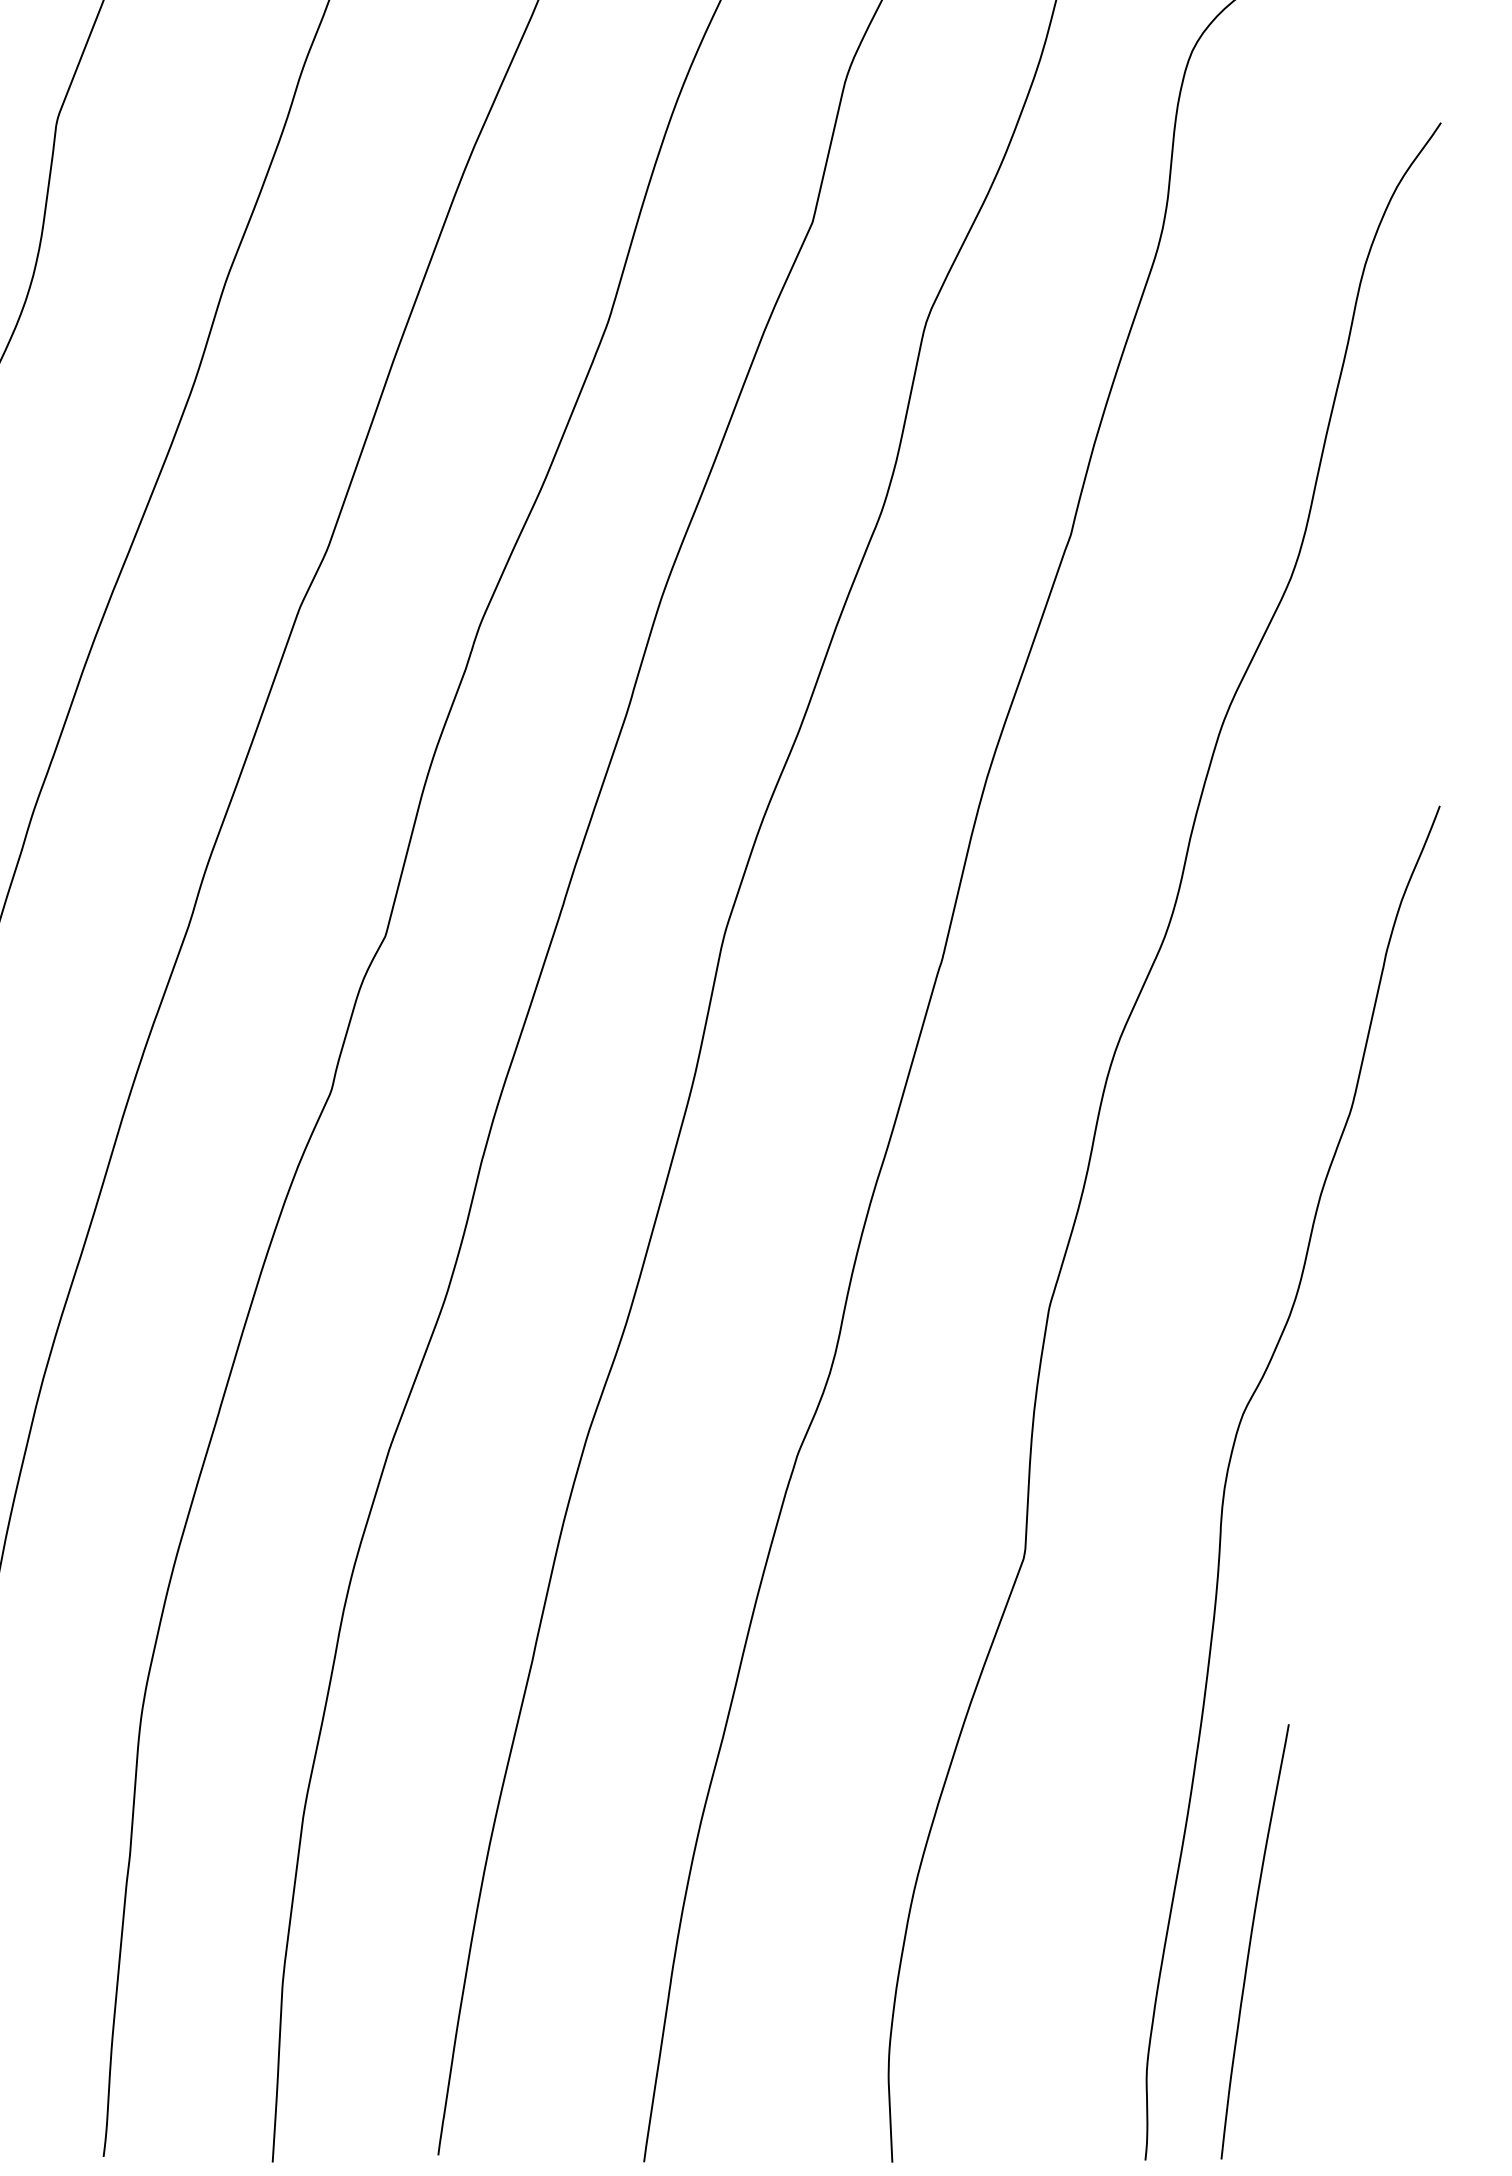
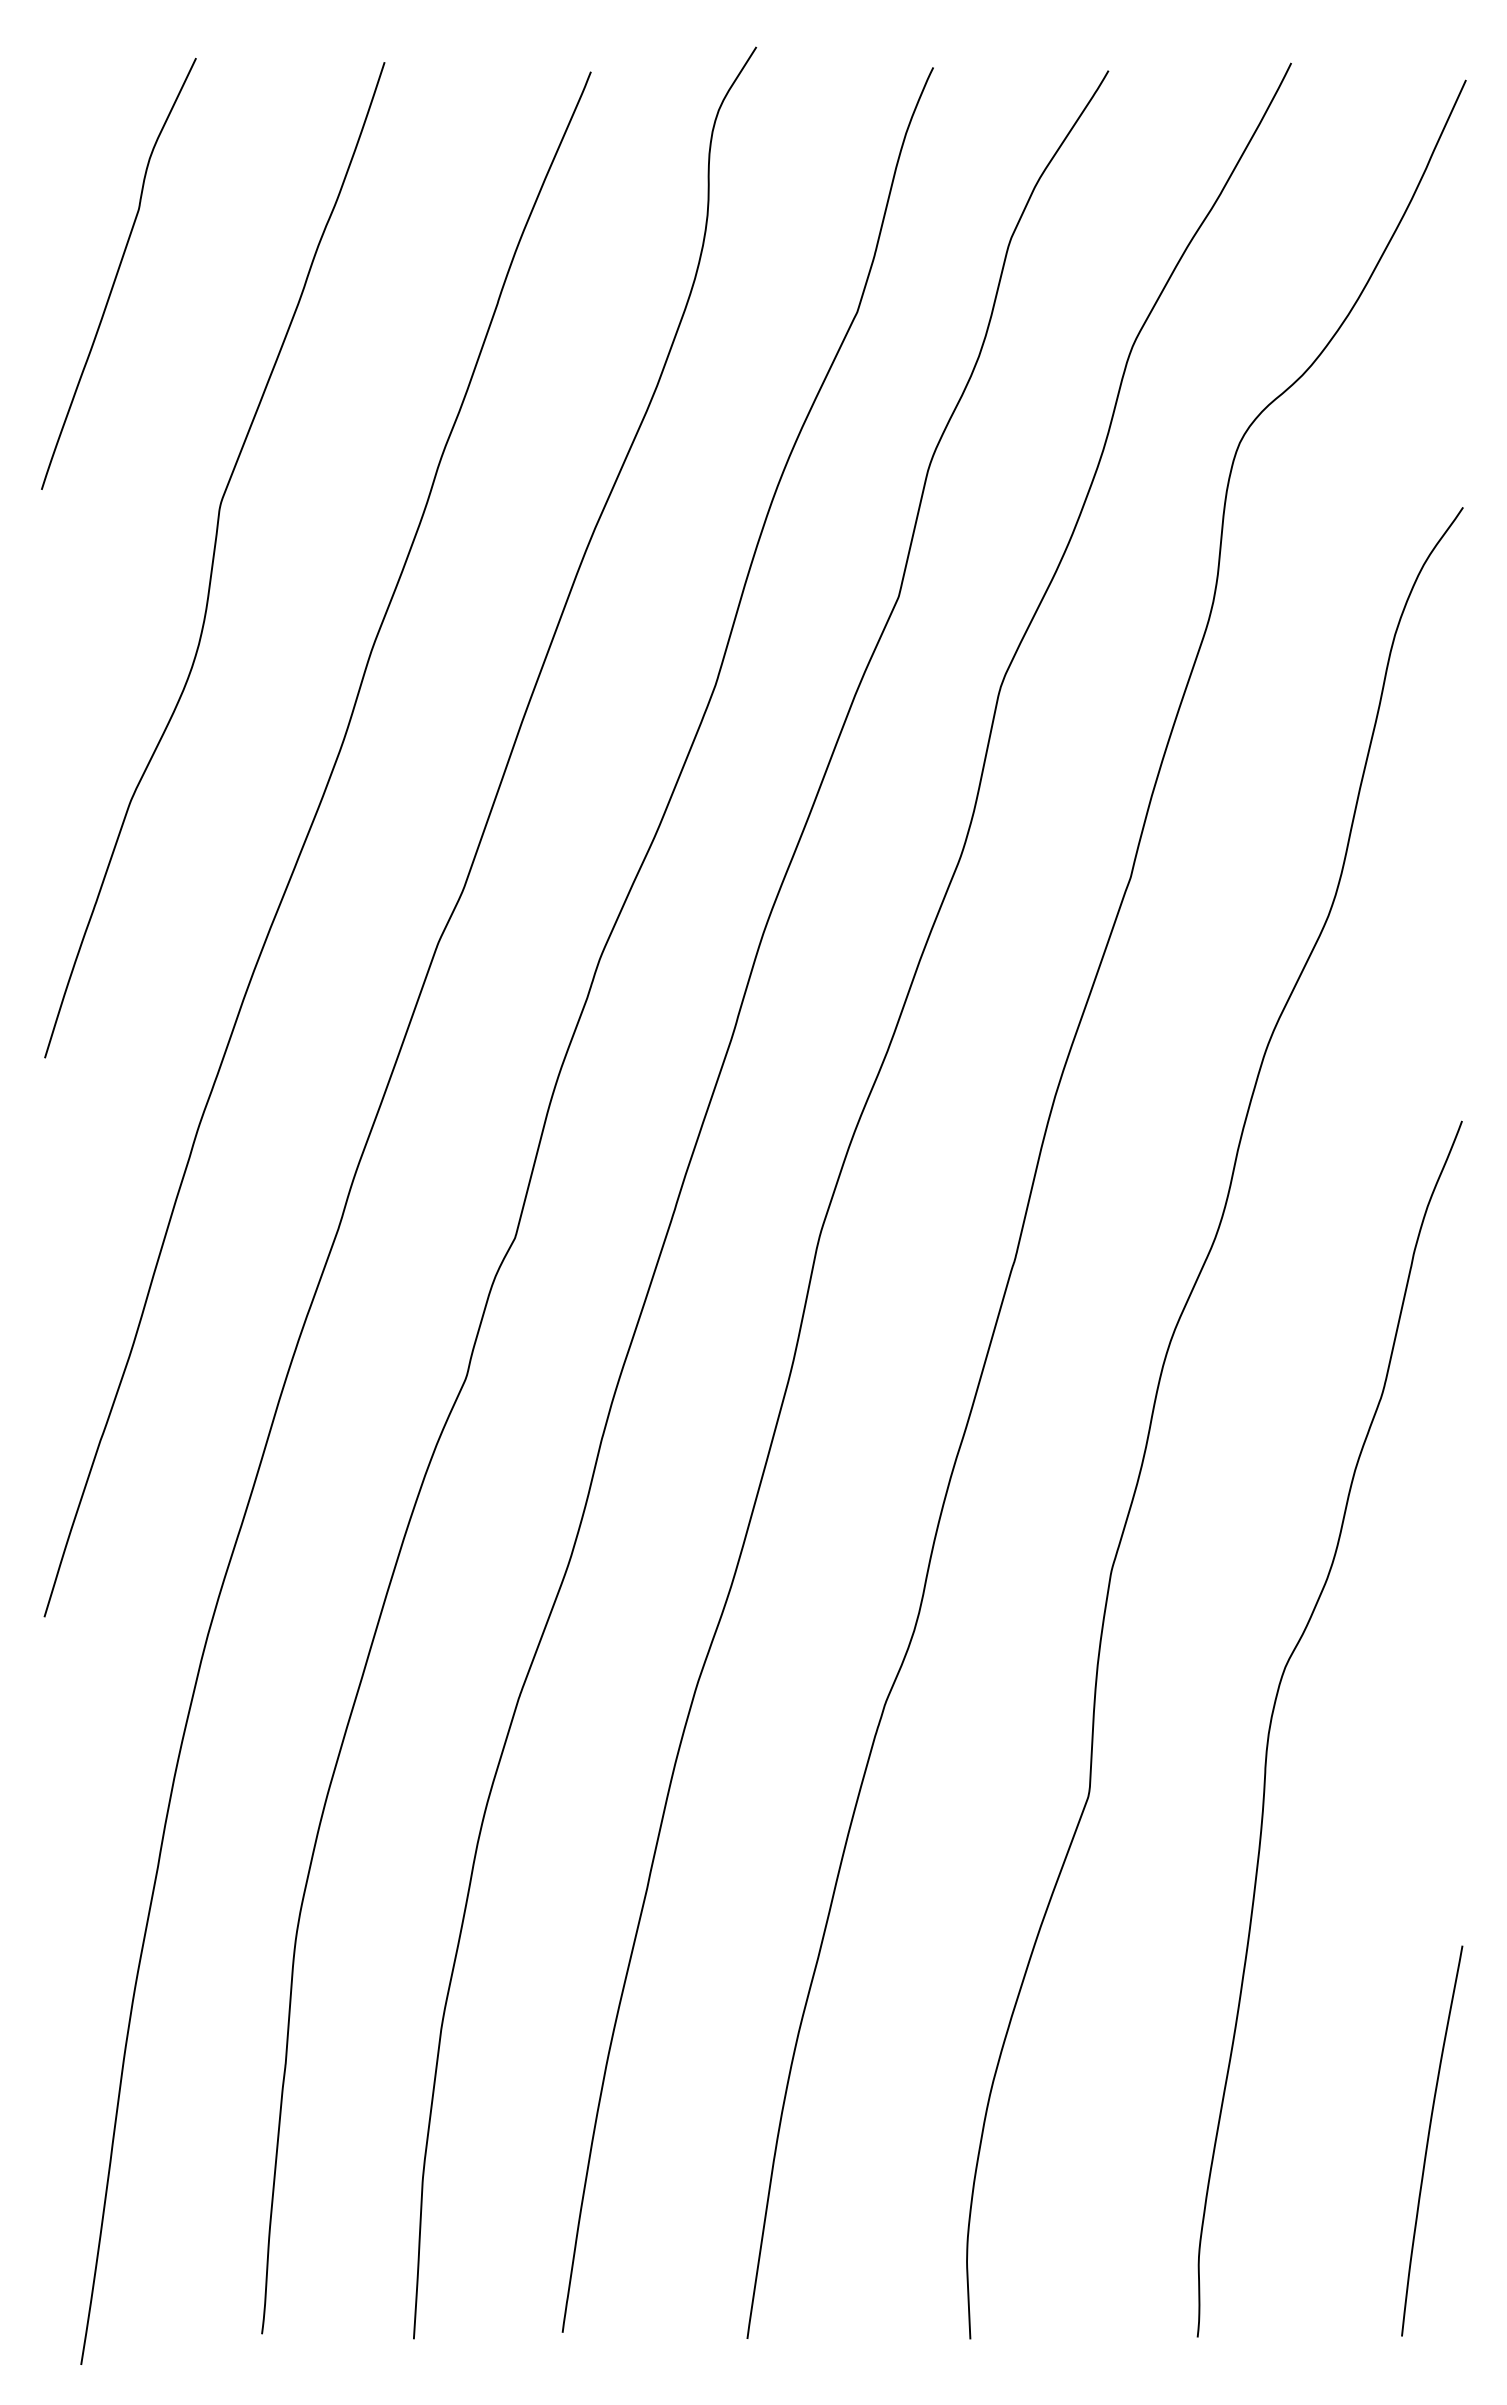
curve: (1252, 1938) -> (1429, 2138), moved

